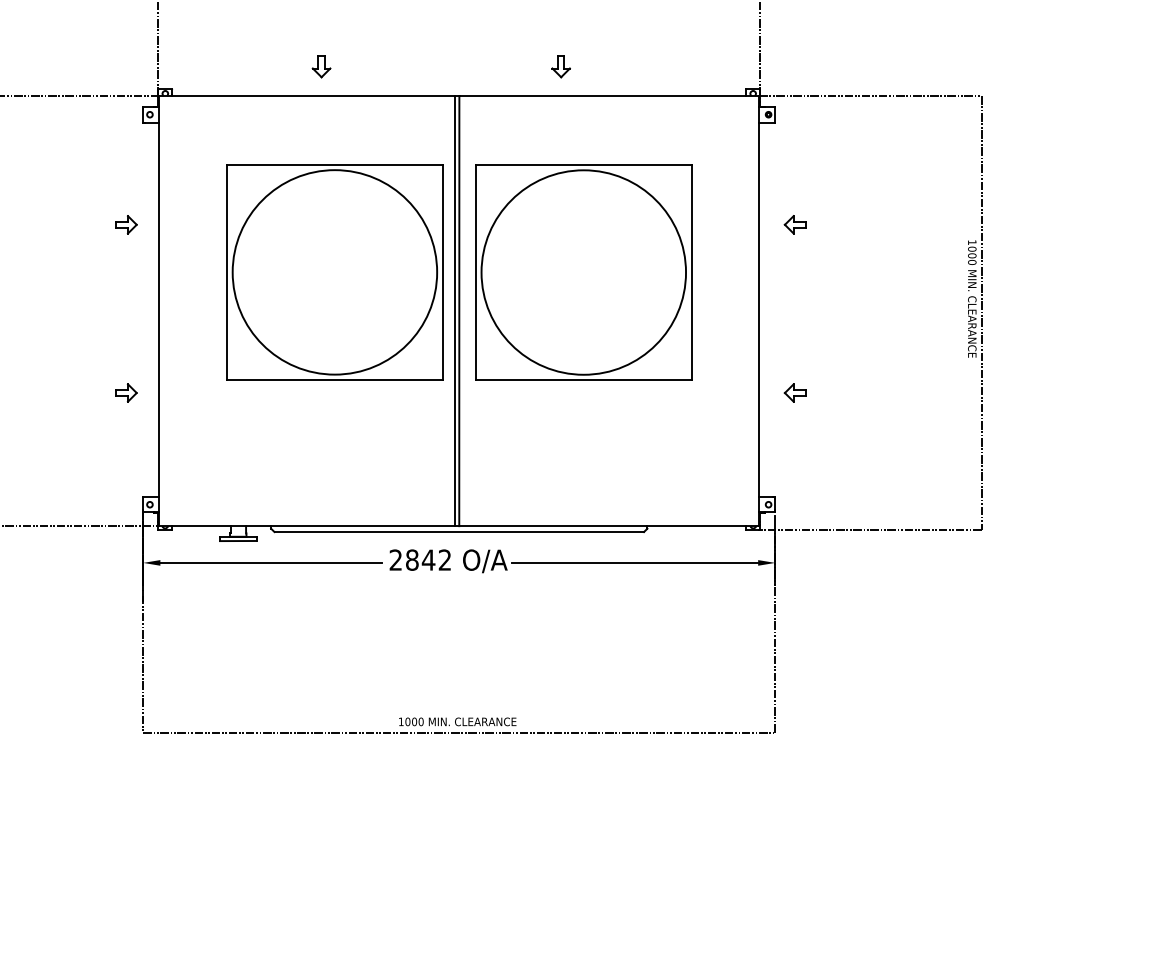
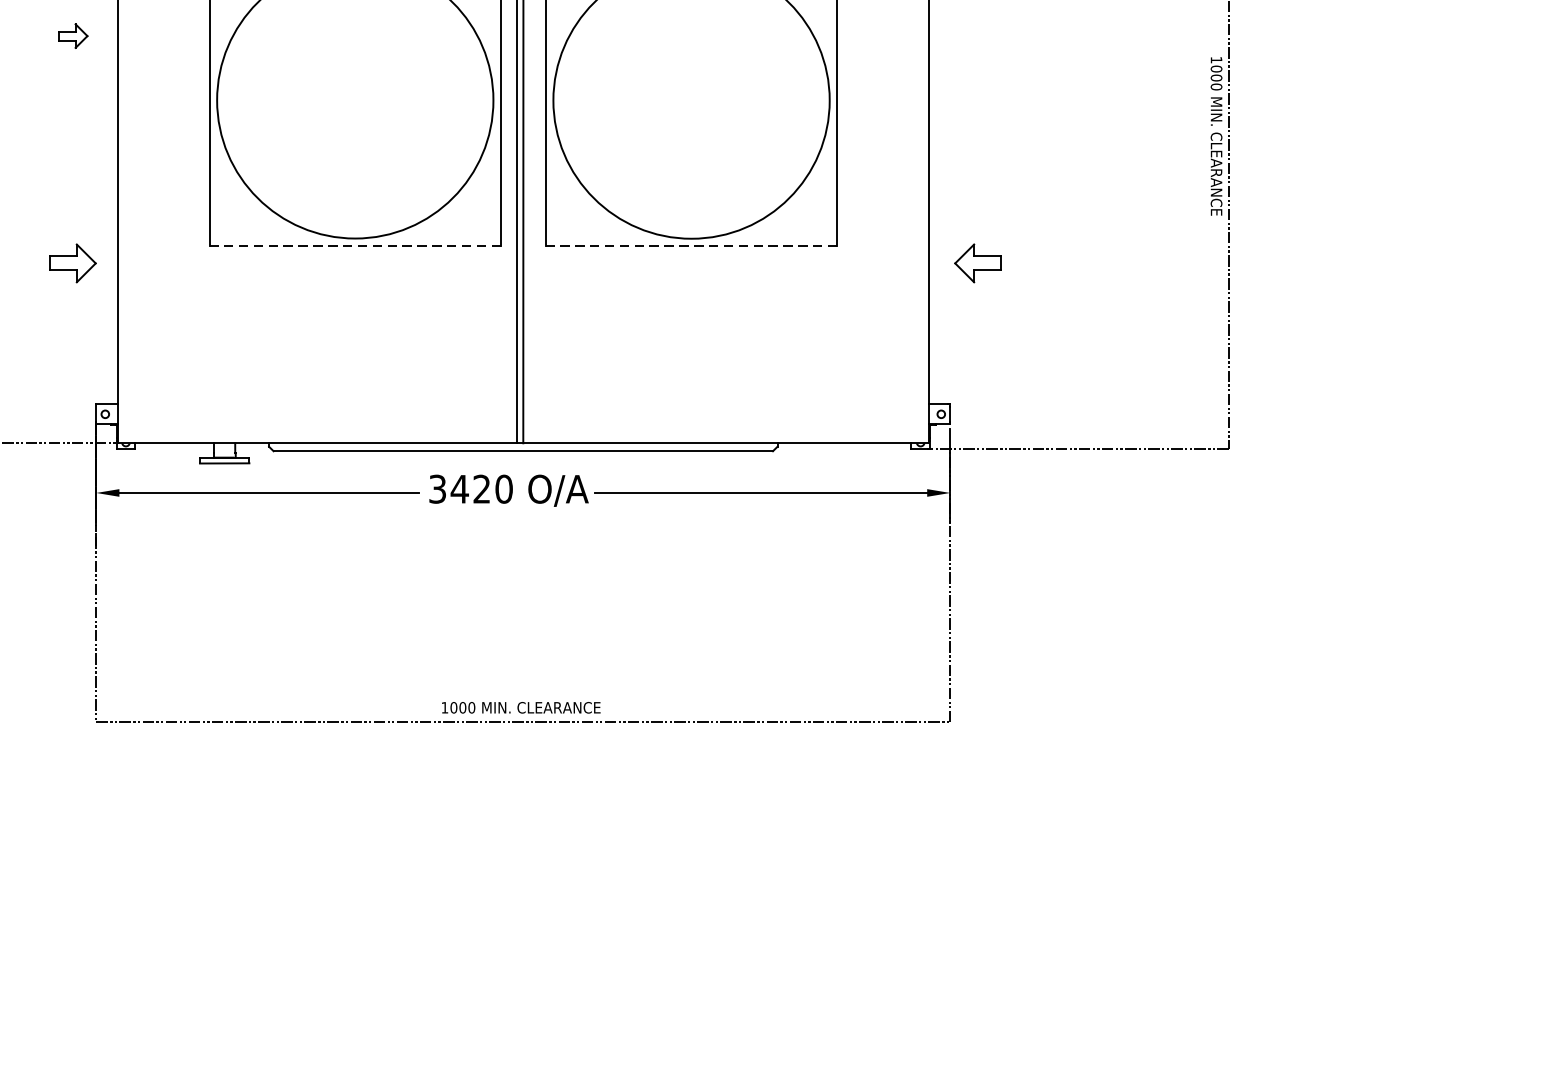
part: (794, 224) -> (976, 35), removed
line: (334, 380) -> (354, 246), solid -> dashed
line: (583, 380) -> (691, 246), solid -> dashed
part: (126, 392) -> (73, 262), size x1.6
part: (794, 392) -> (976, 262), size x1.6
text: (420, 559) -> (470, 488), 2842 -> 3420

